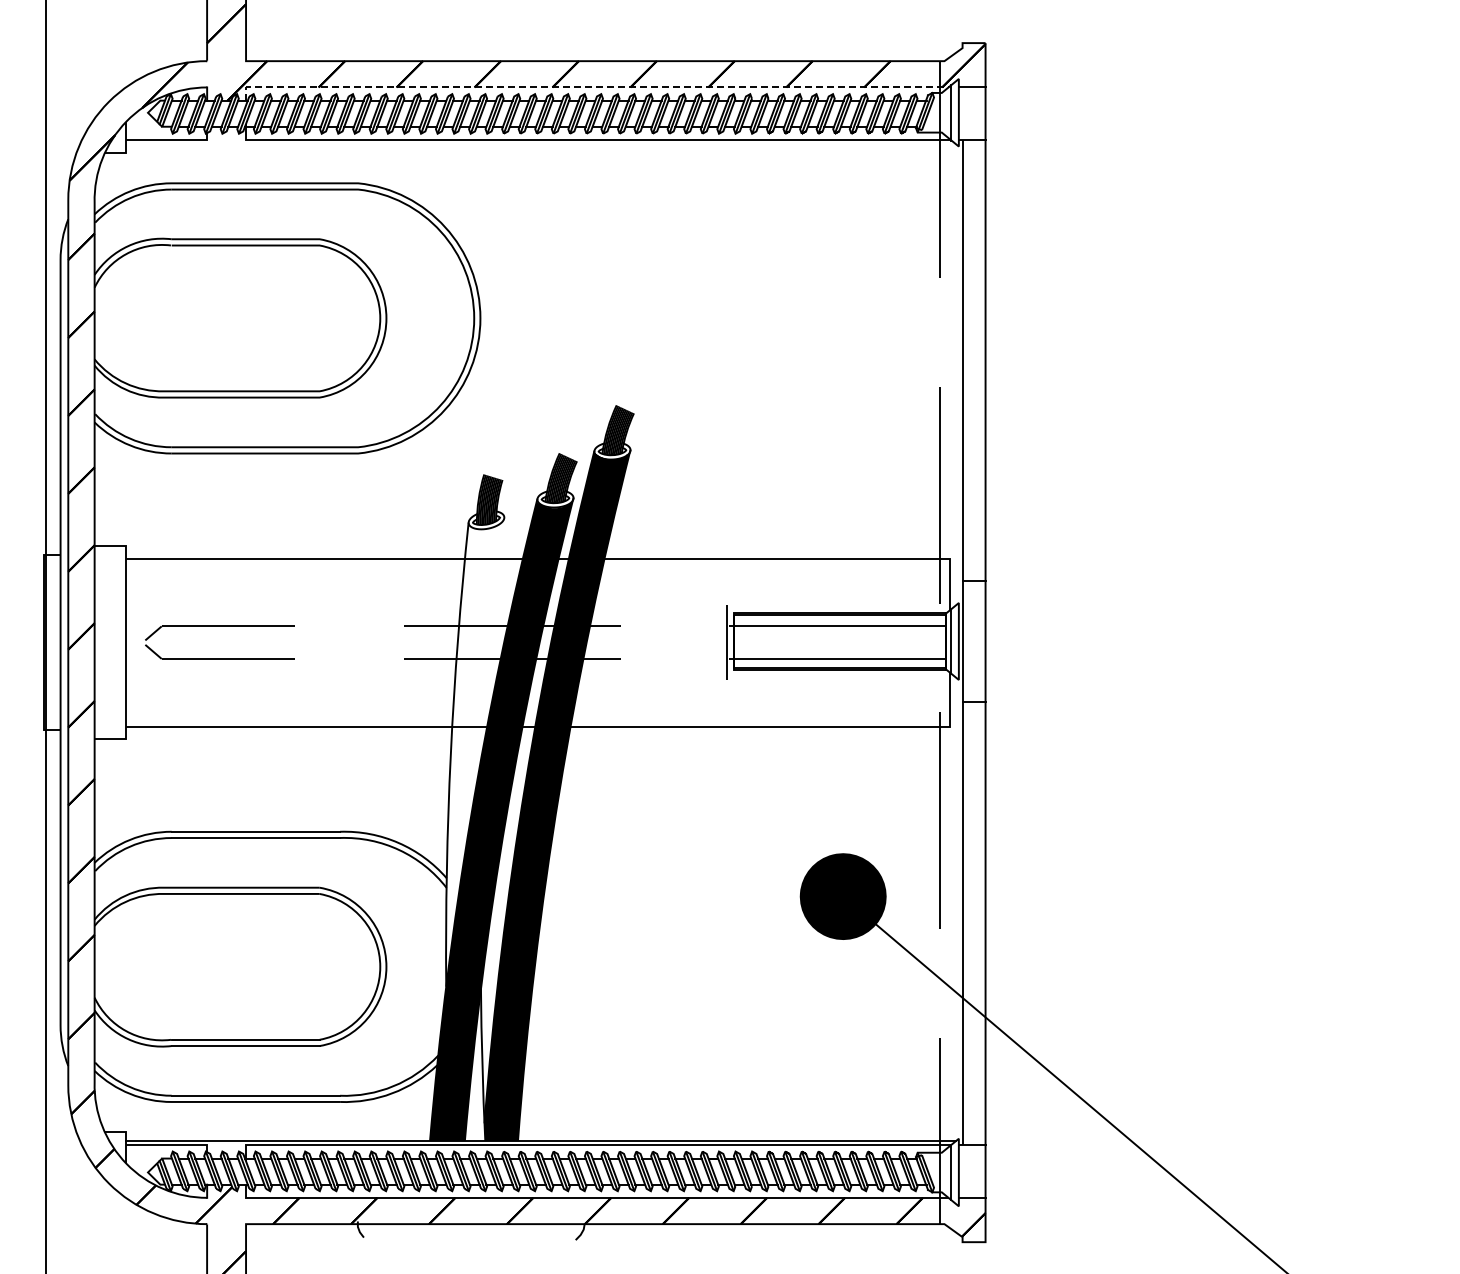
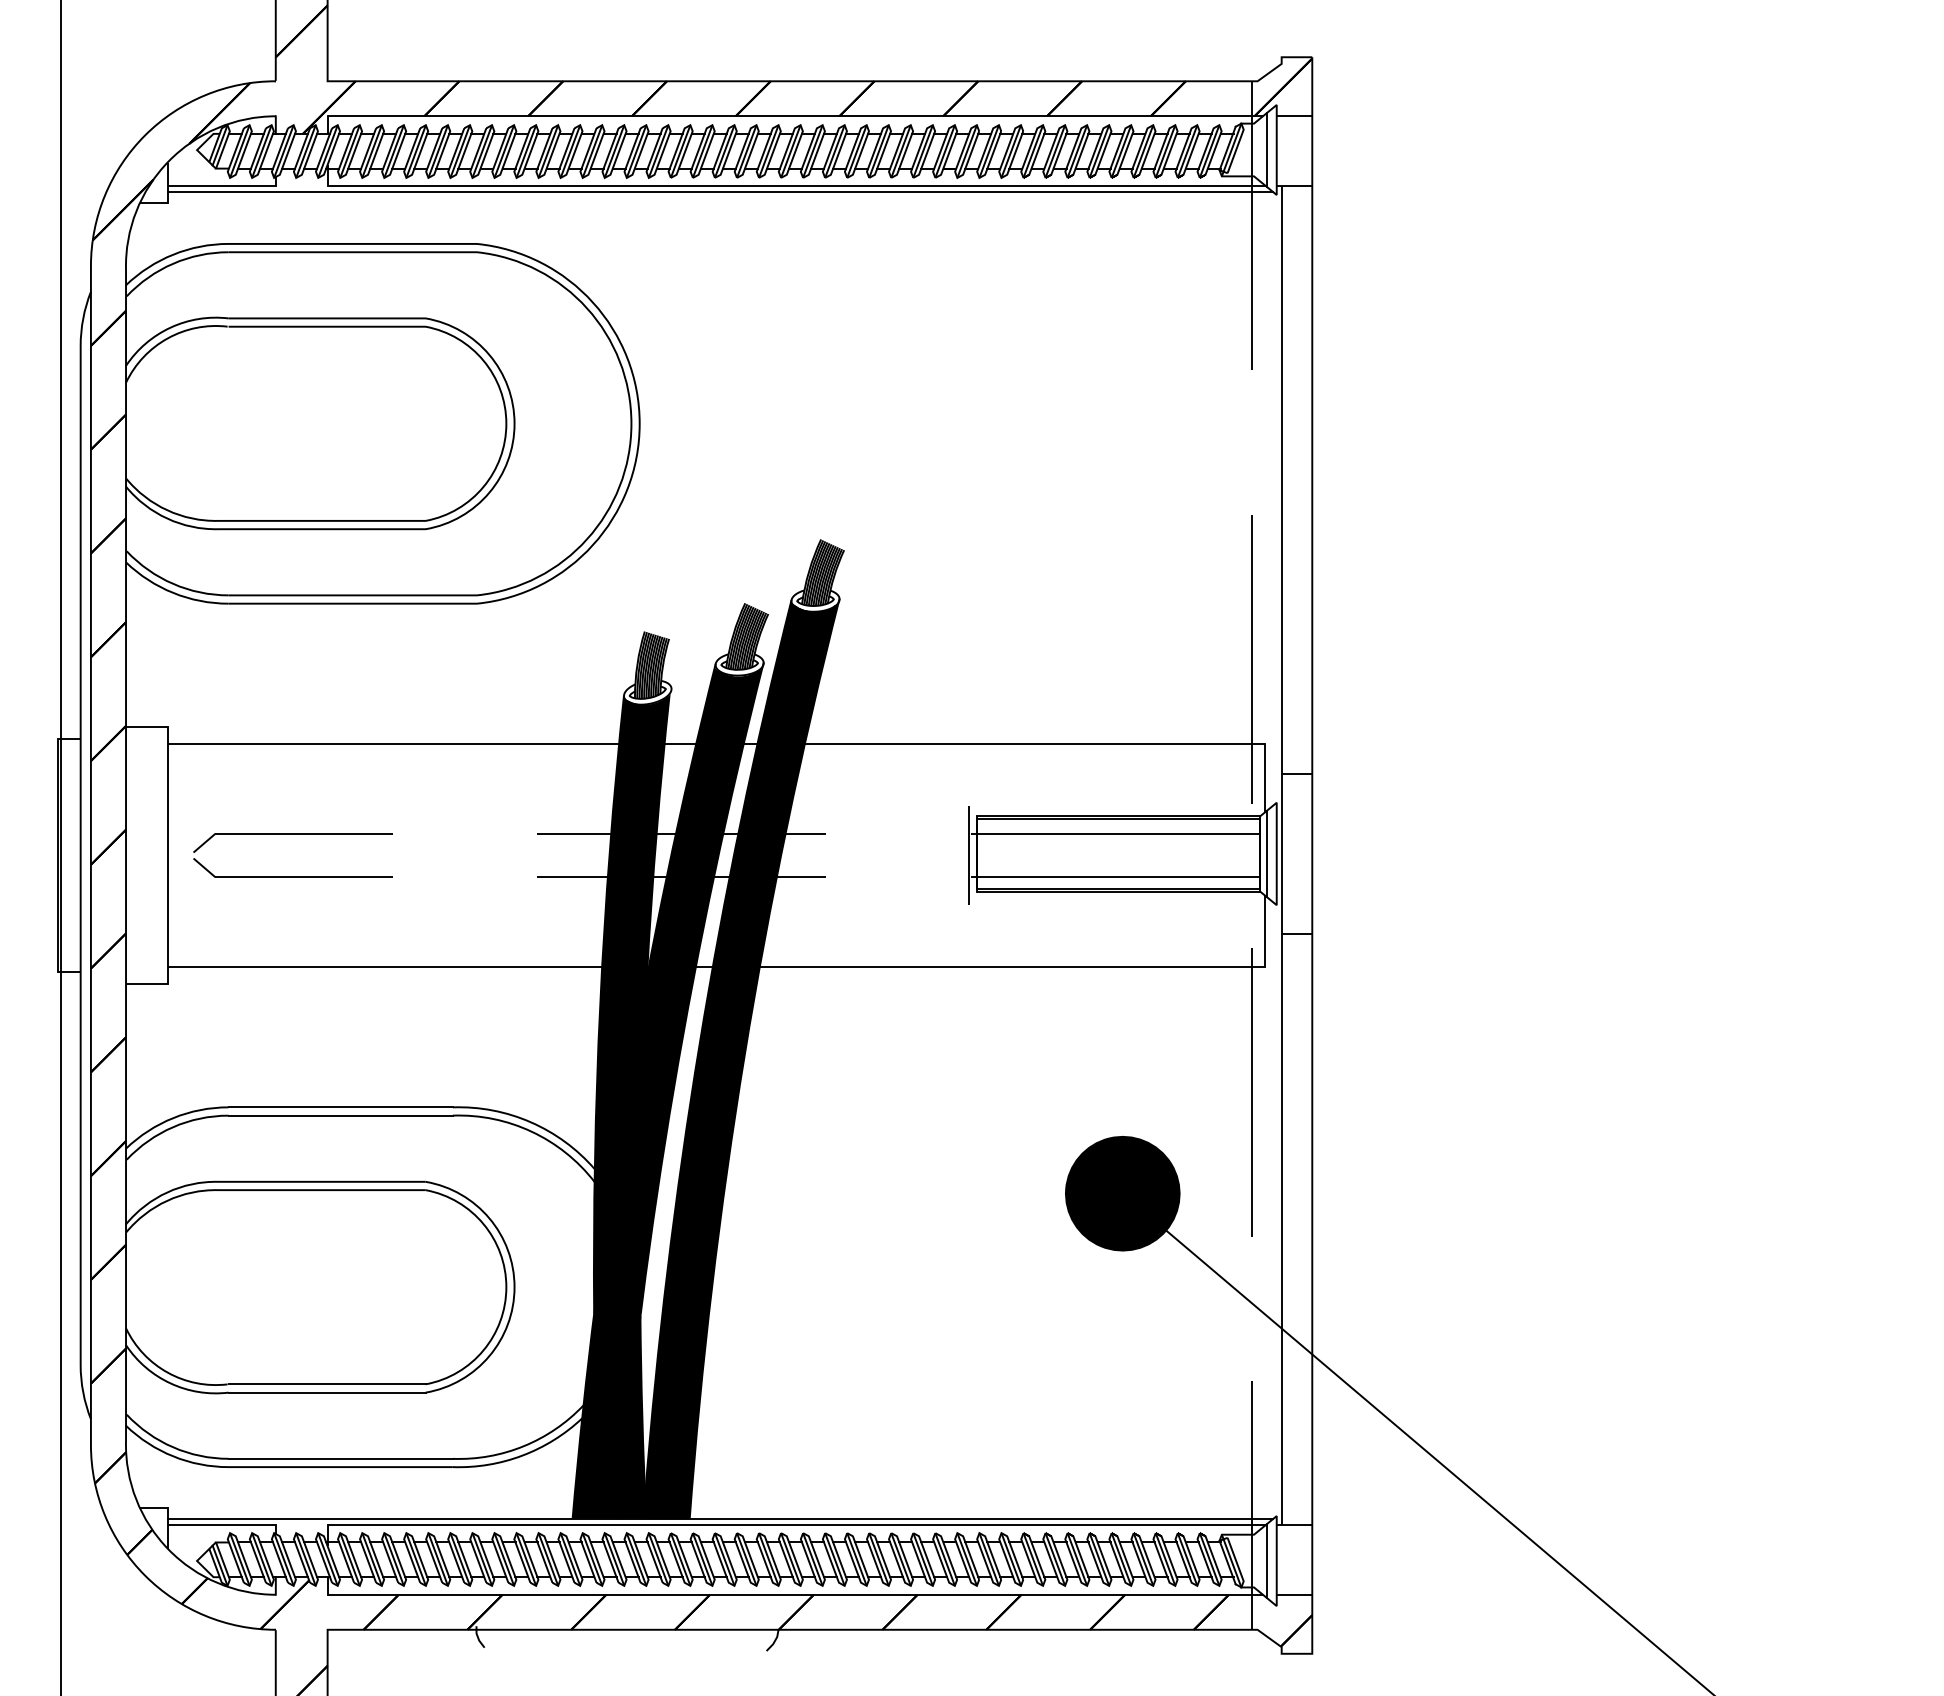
line: (589, 87) -> (784, 116), dashed -> solid
line: (540, 144) -> (719, 192), added
fill: (474, 753) -> (631, 1003), added
fill: (474, 1064) -> (631, 1417), added

